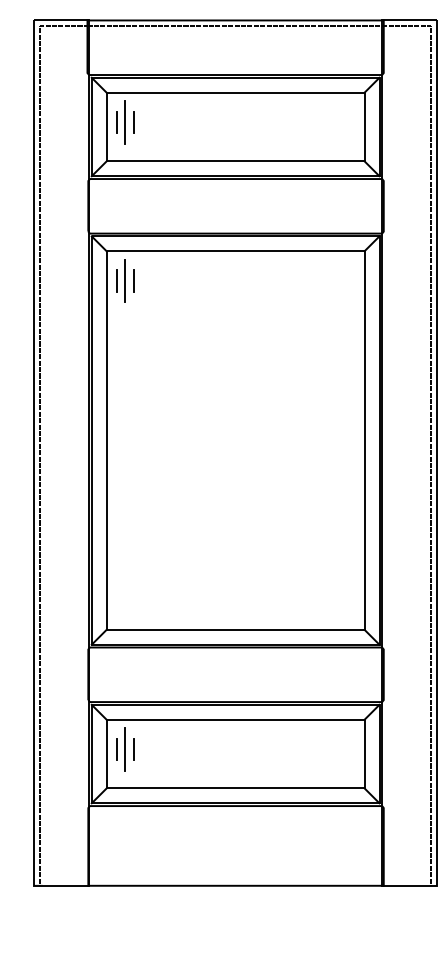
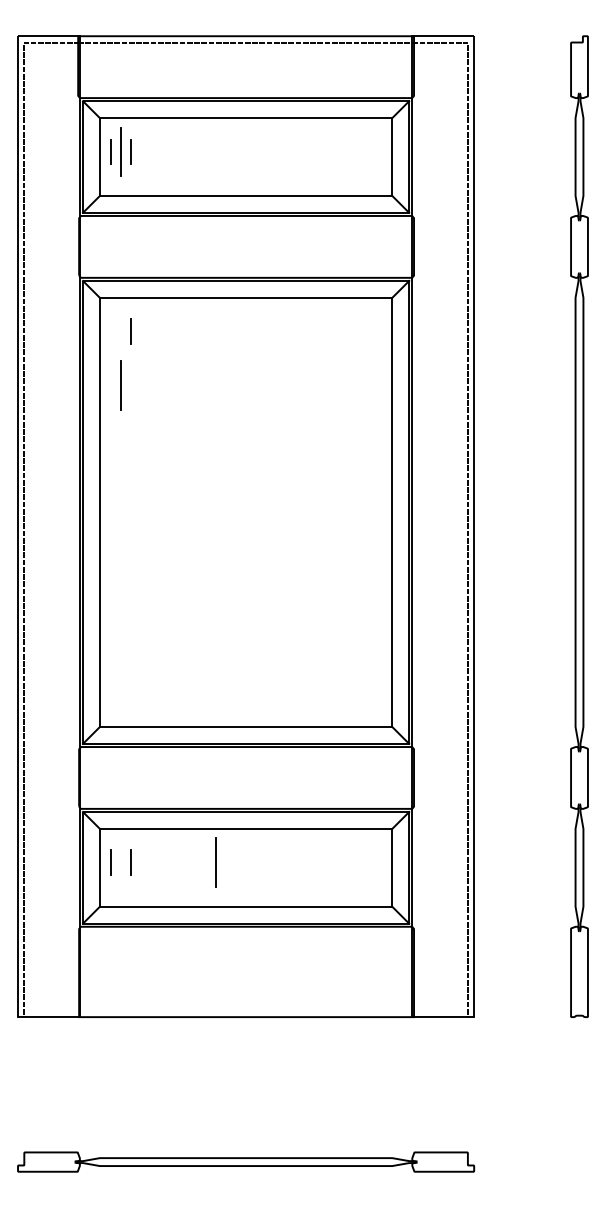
line: (116, 280) -> (111, 331), removed
line: (124, 280) -> (120, 385), moved
line: (124, 749) -> (215, 862), moved

